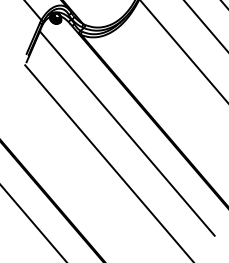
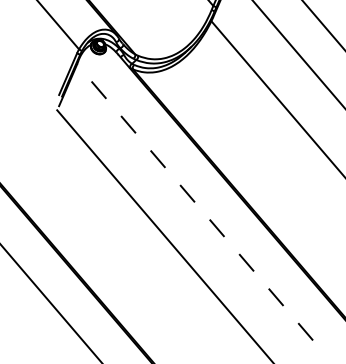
line: (127, 133) -> (195, 202), solid -> dashed

